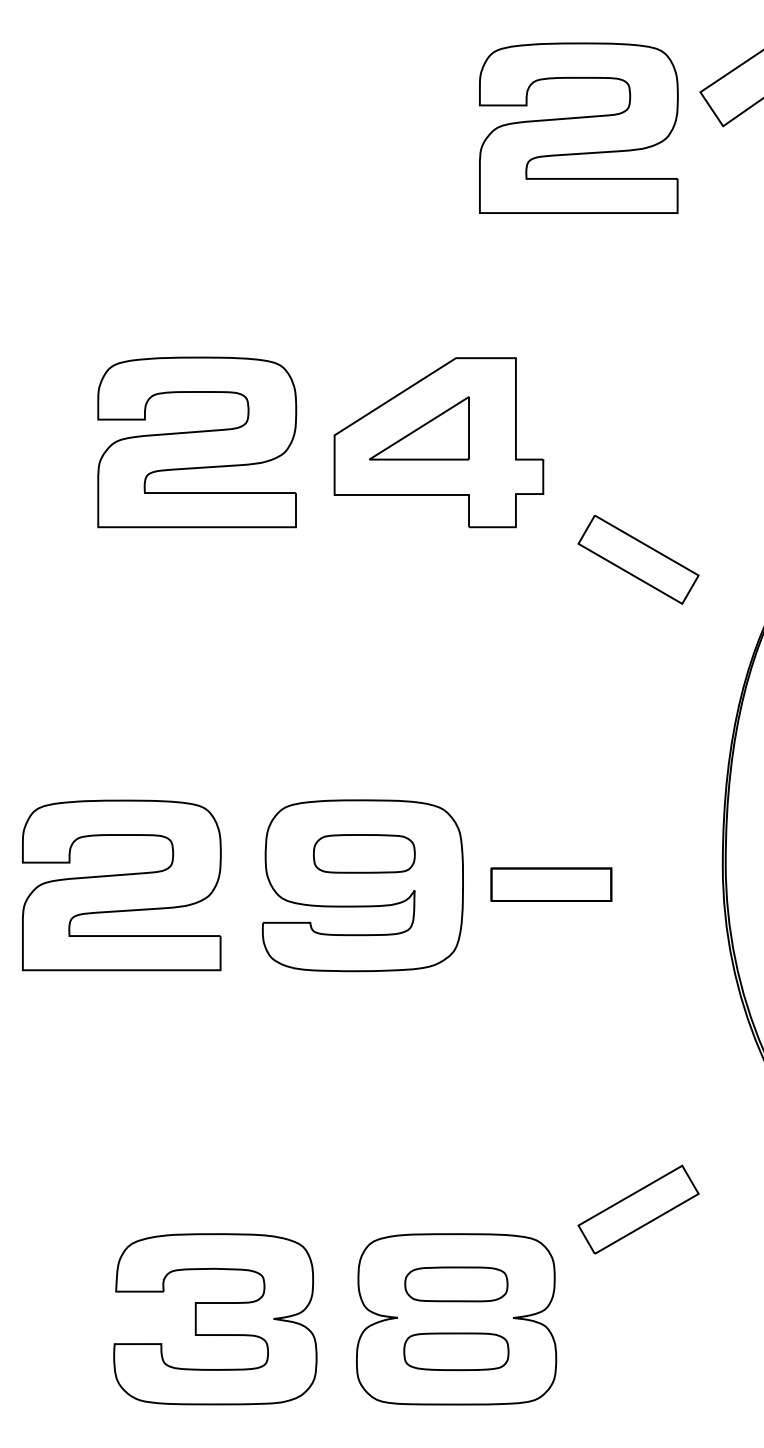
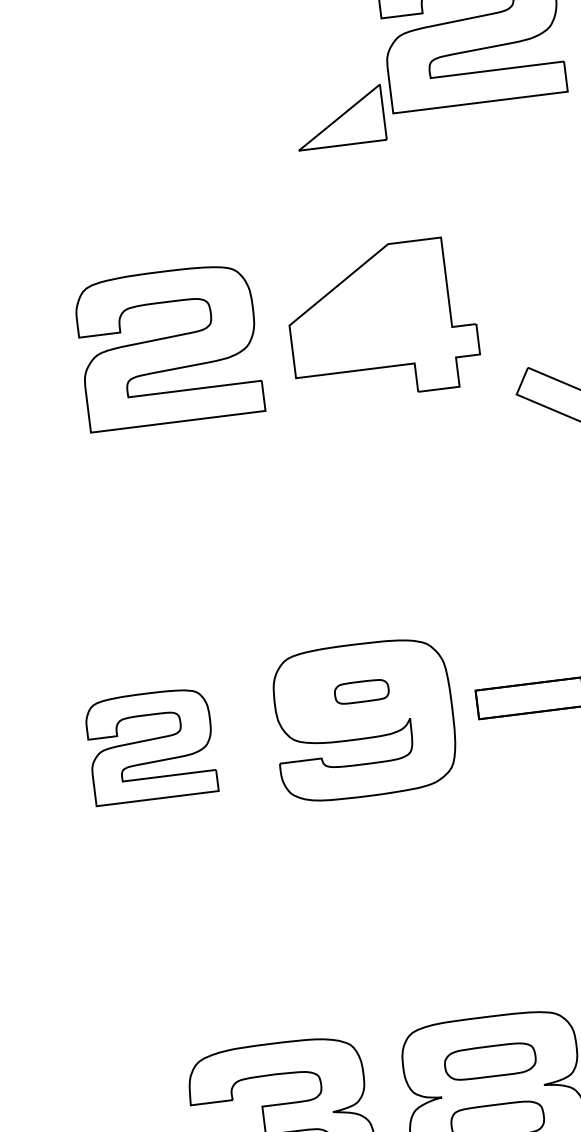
part: (419, 428) -> (339, 117), moved
part: (364, 853) -> (361, 691), size x0.6
part: (121, 885) -> (150, 746), size x0.7

